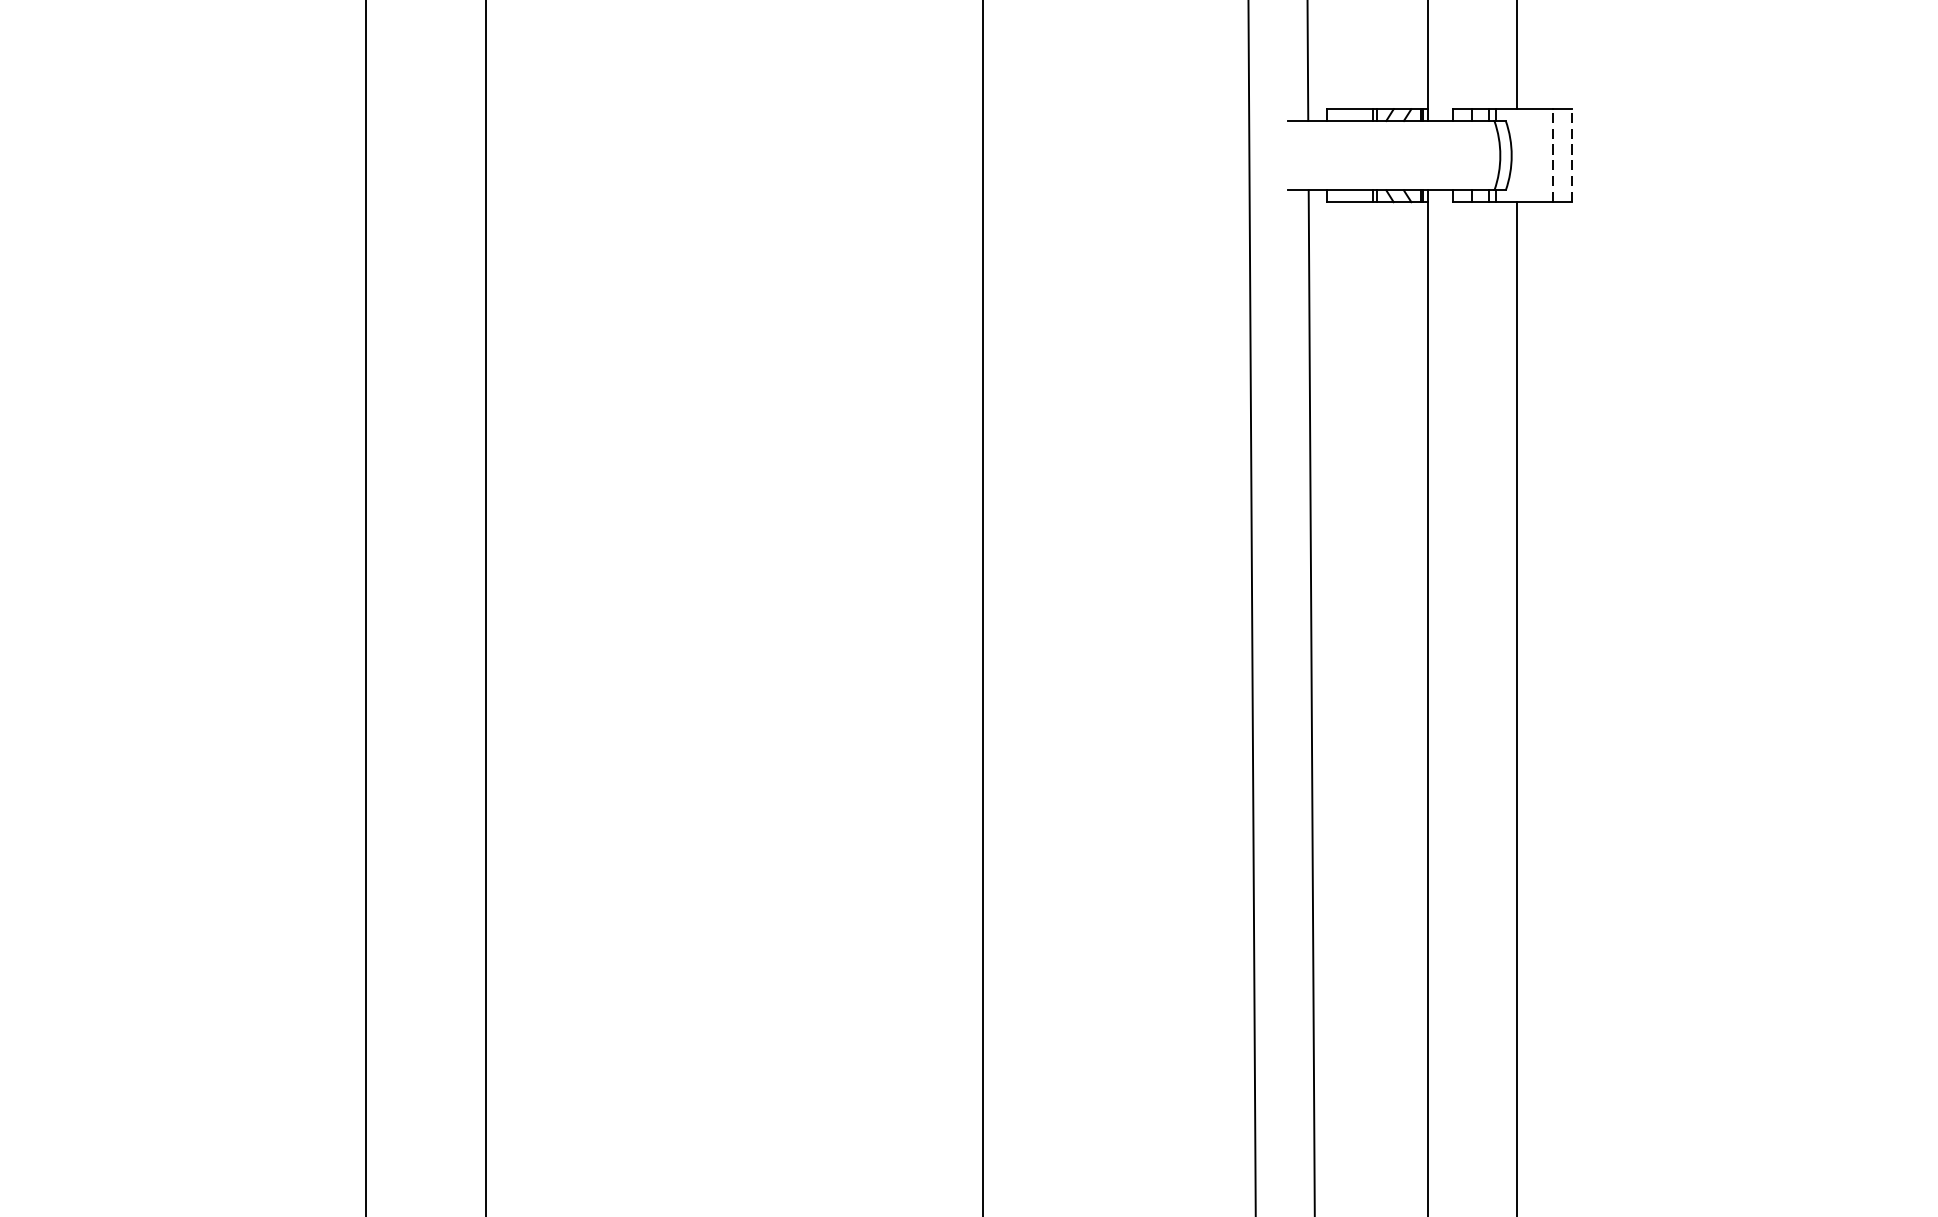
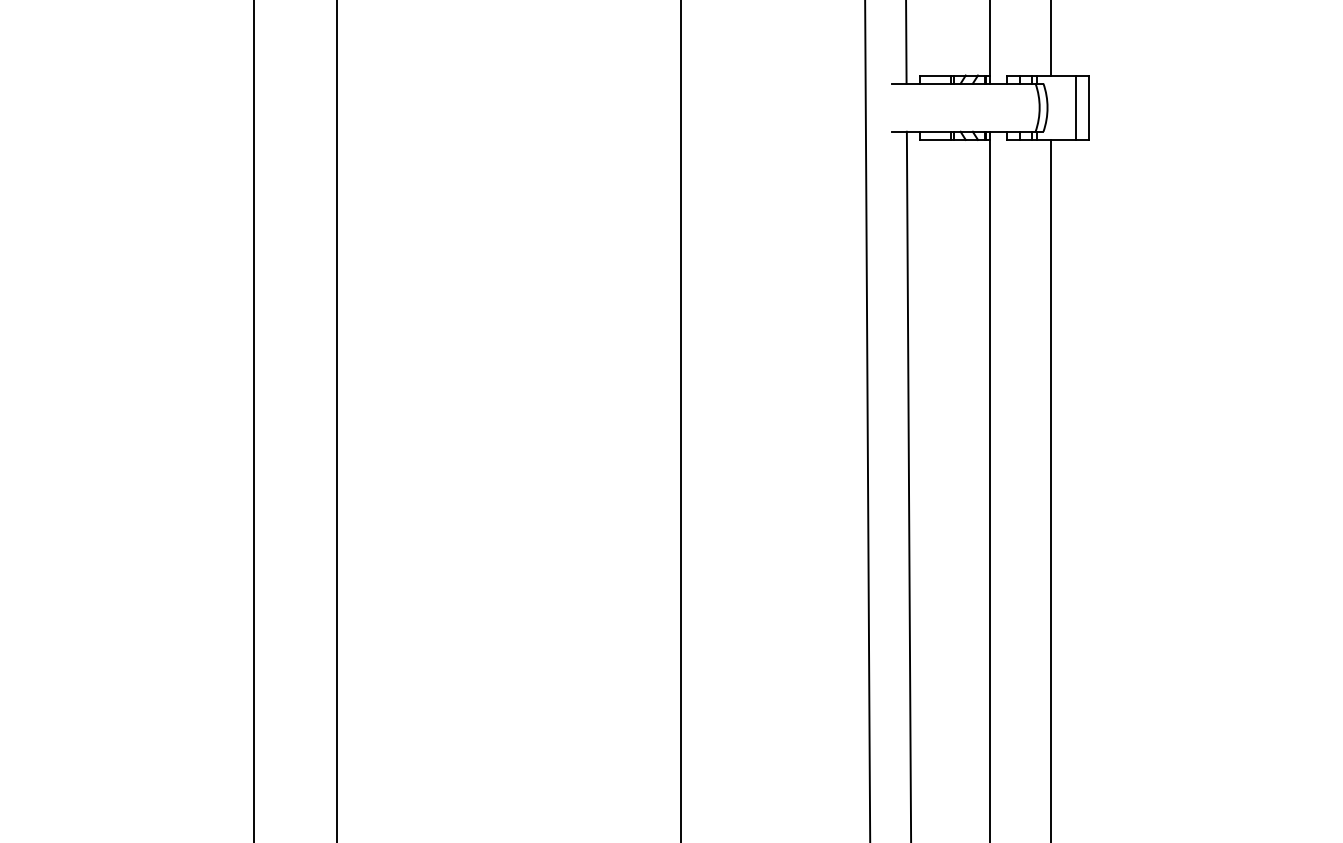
line: (1553, 155) -> (1076, 107), dashed -> solid
line: (1572, 155) -> (1089, 107), dashed -> solid

